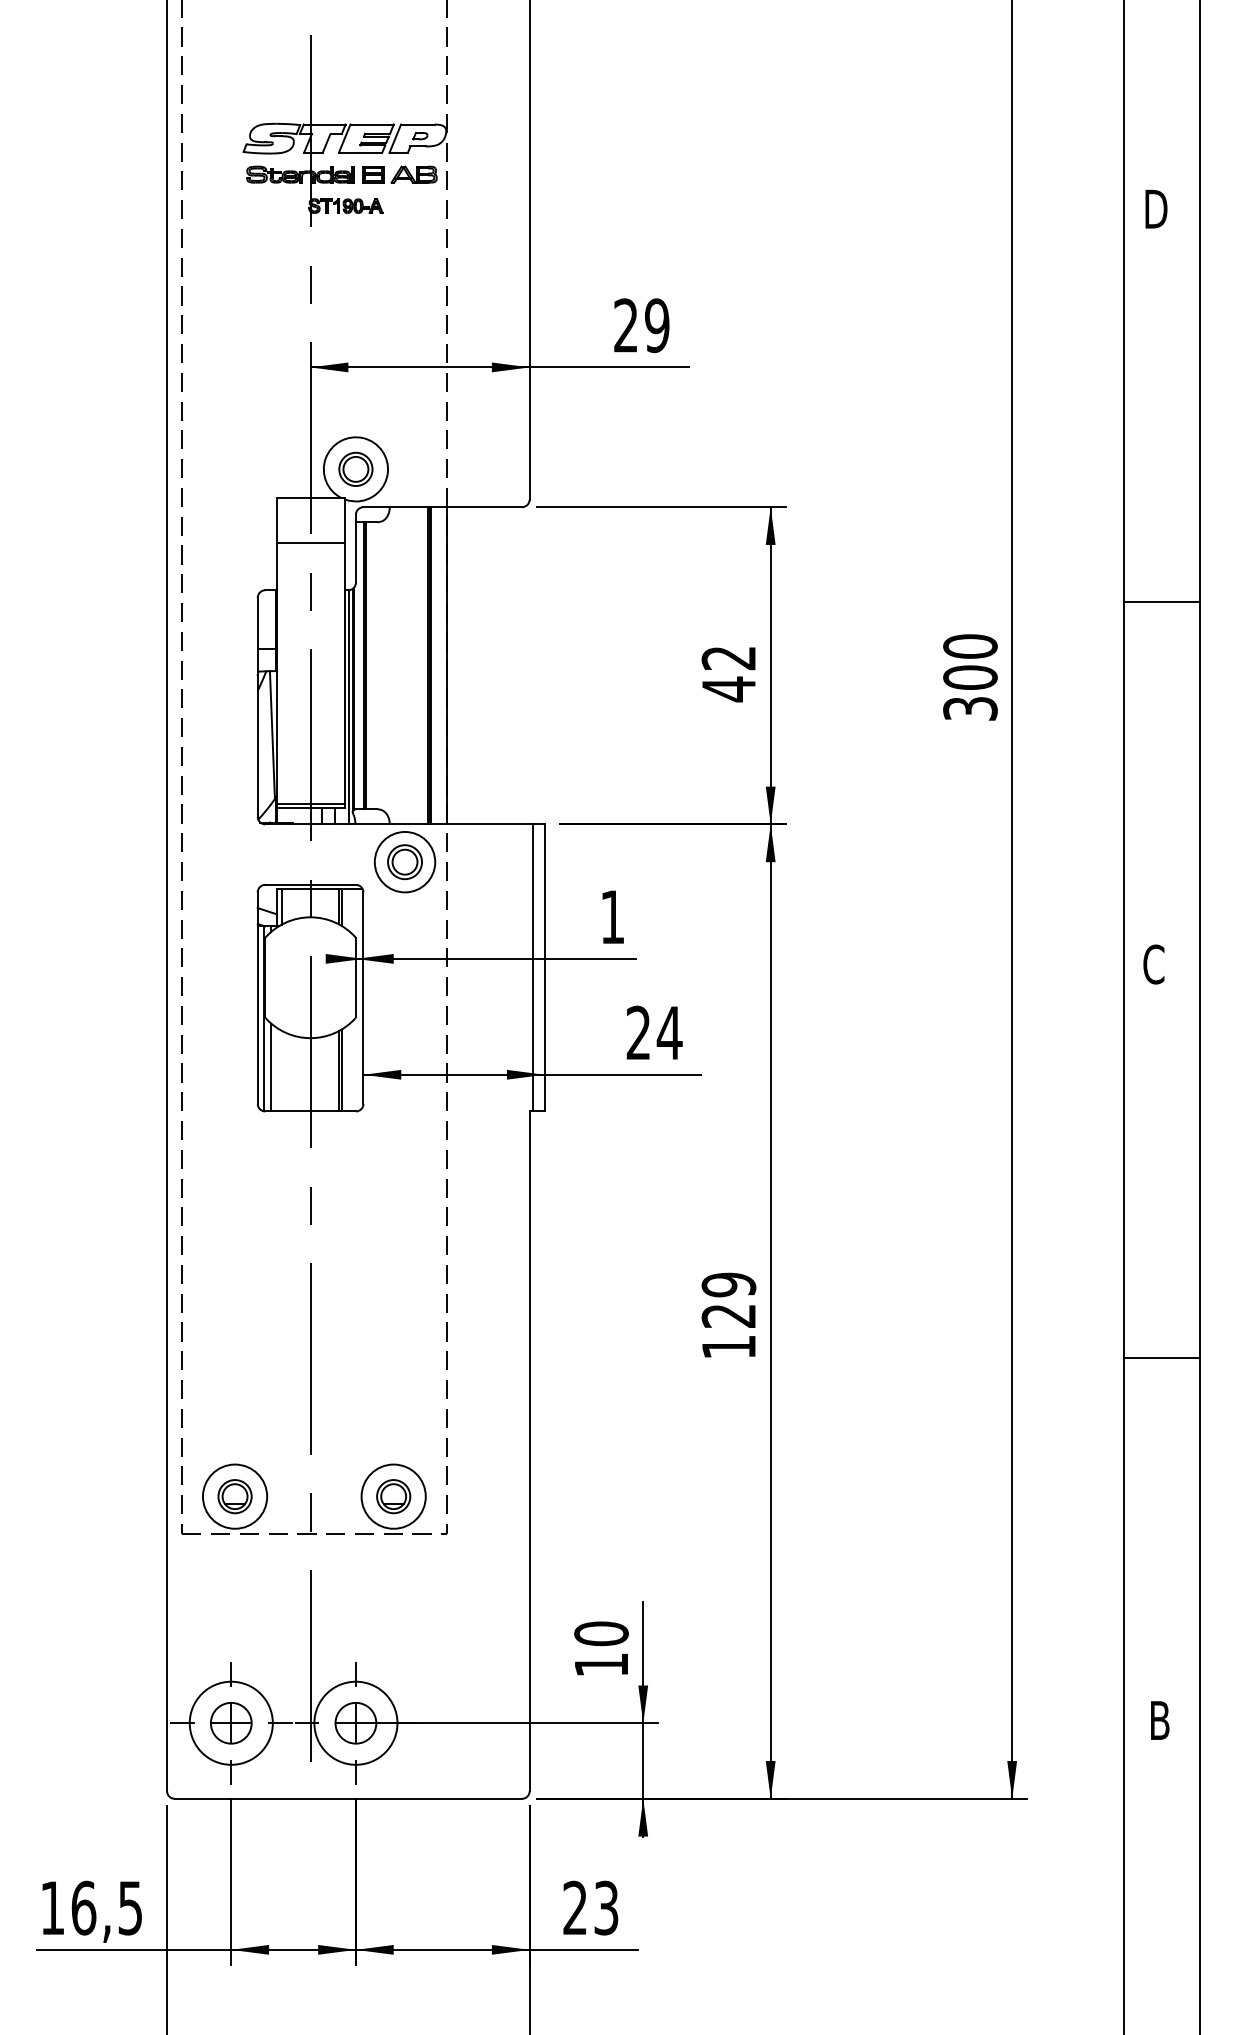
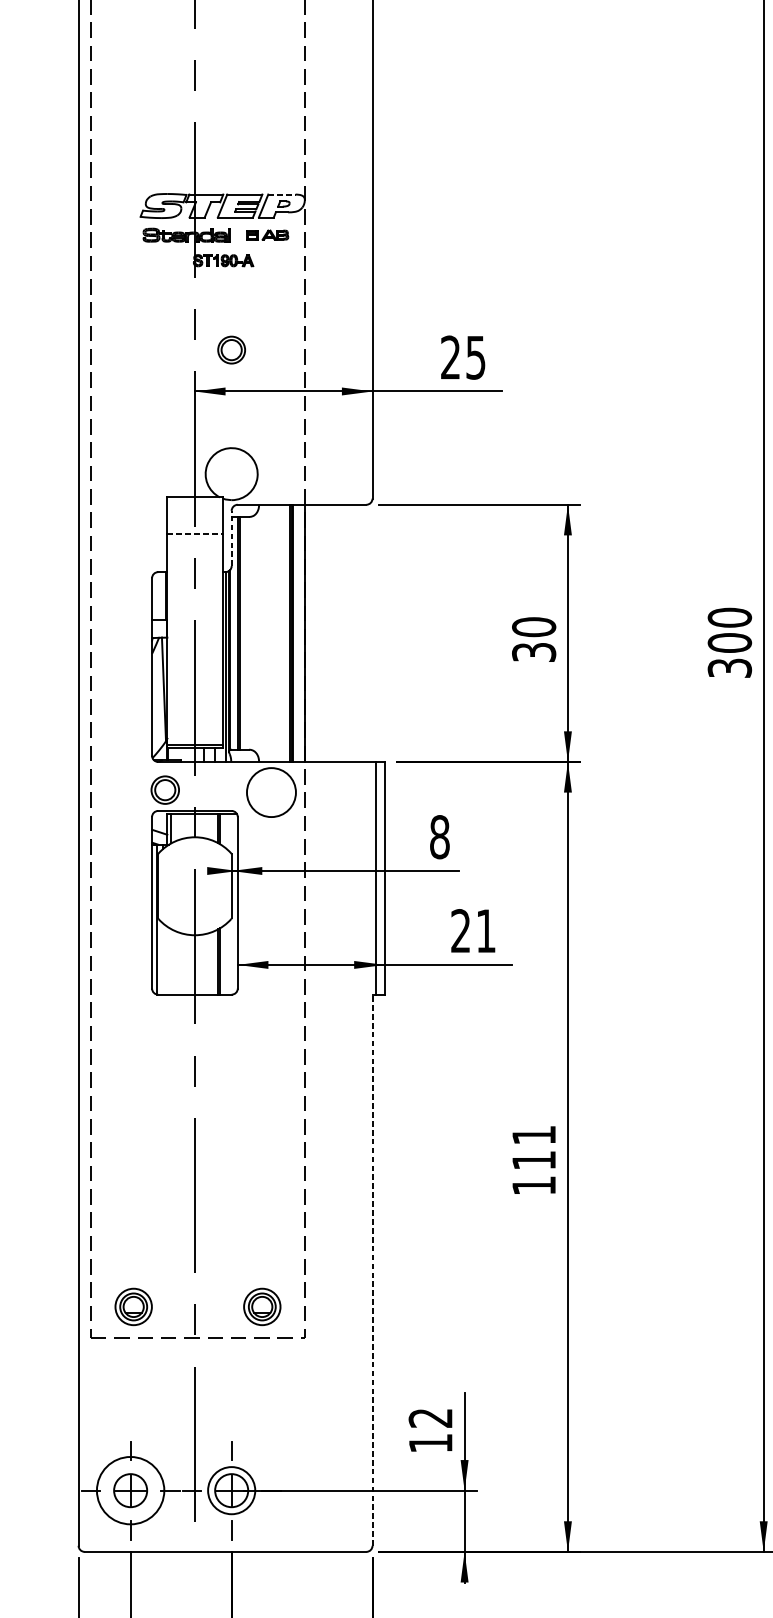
line: (417, 124) -> (281, 194), solid -> dashed
part: (399, 174) -> (267, 235), size x0.7
text: (657, 325) -> (476, 357), 29 -> 25
part: (355, 468) -> (231, 349), moved
line: (310, 543) -> (194, 534), solid -> dashed
line: (355, 548) -> (231, 538), solid -> dashed
text: (728, 673) -> (533, 639), 42 -> 30
part: (404, 862) -> (164, 790), moved
text: (612, 916) -> (439, 836), 1 -> 8
text: (669, 1032) -> (485, 930), 24 -> 21
line: (271, 1067) -> (163, 959), removed
text: (728, 1299) -> (533, 1147), 129 -> 111
line: (529, 1451) -> (372, 1270), solid -> dashed
circle: (234, 1496) -> (133, 1306), size x0.7
circle: (393, 1496) -> (262, 1306), size x0.7
text: (601, 1633) -> (430, 1417), 10 -> 12
circle: (355, 1722) -> (231, 1490), size x0.7

